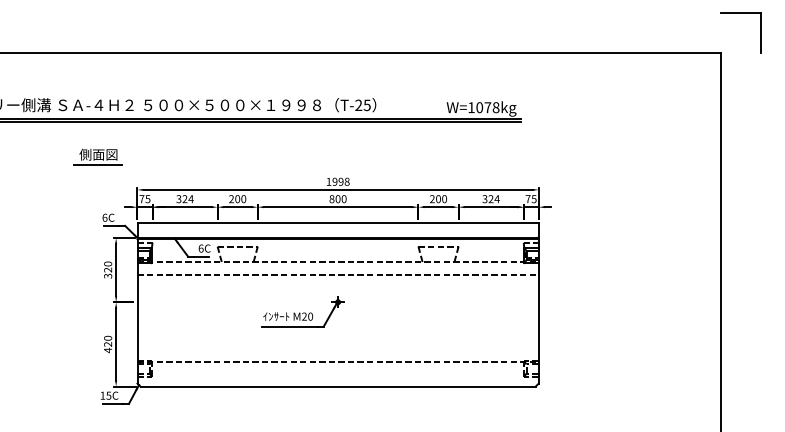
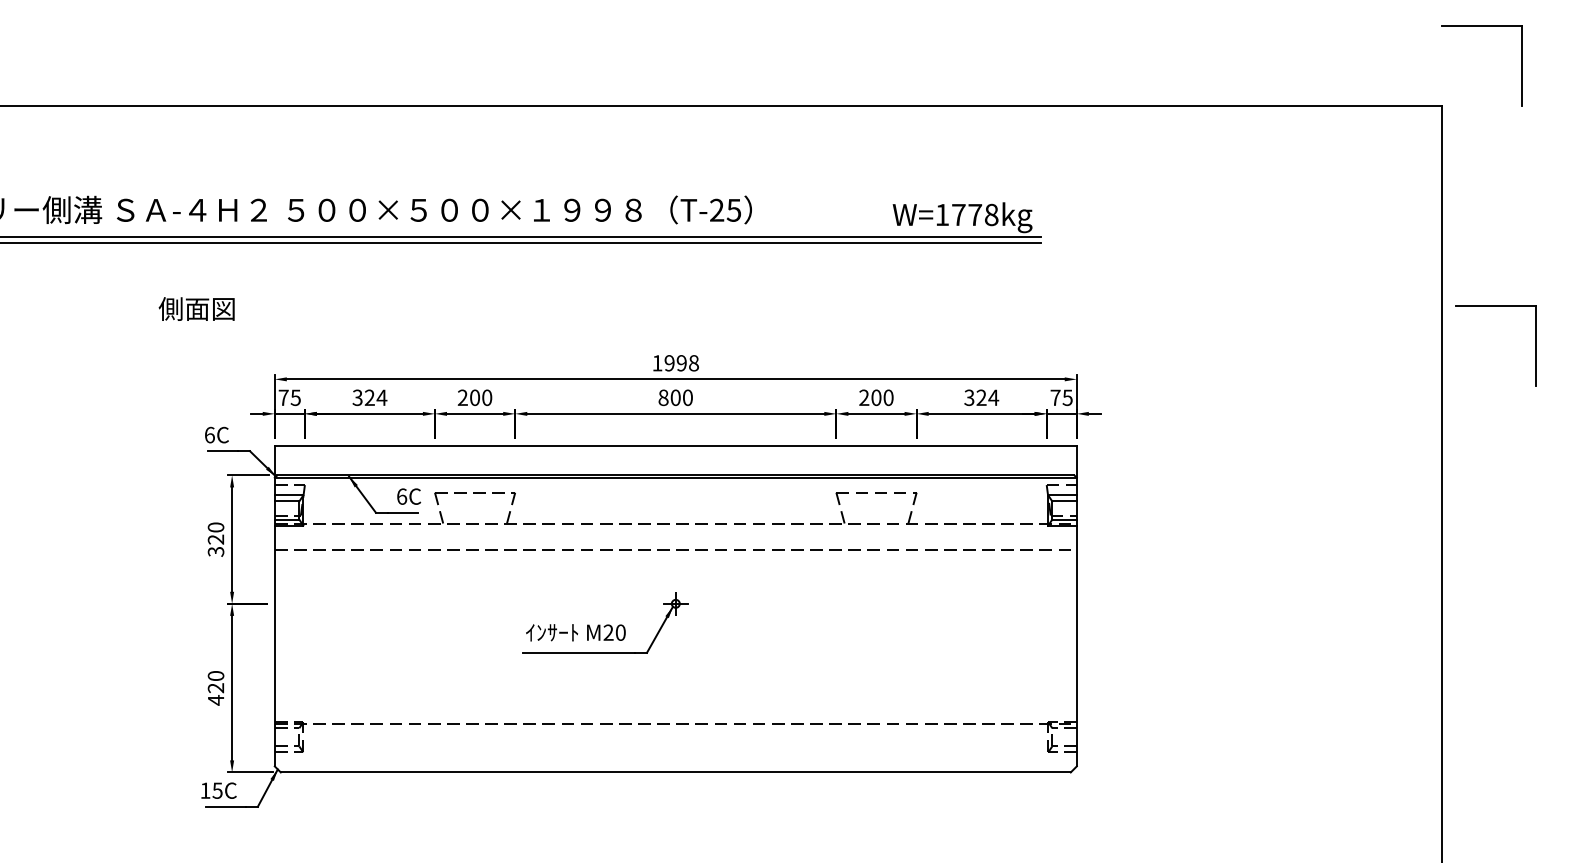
text: (479, 107) -> (958, 214), W=1078kg -> W=1778kg
part: (747, 153) -> (1494, 306), added
line: (97, 165) -> (194, 330), removed

